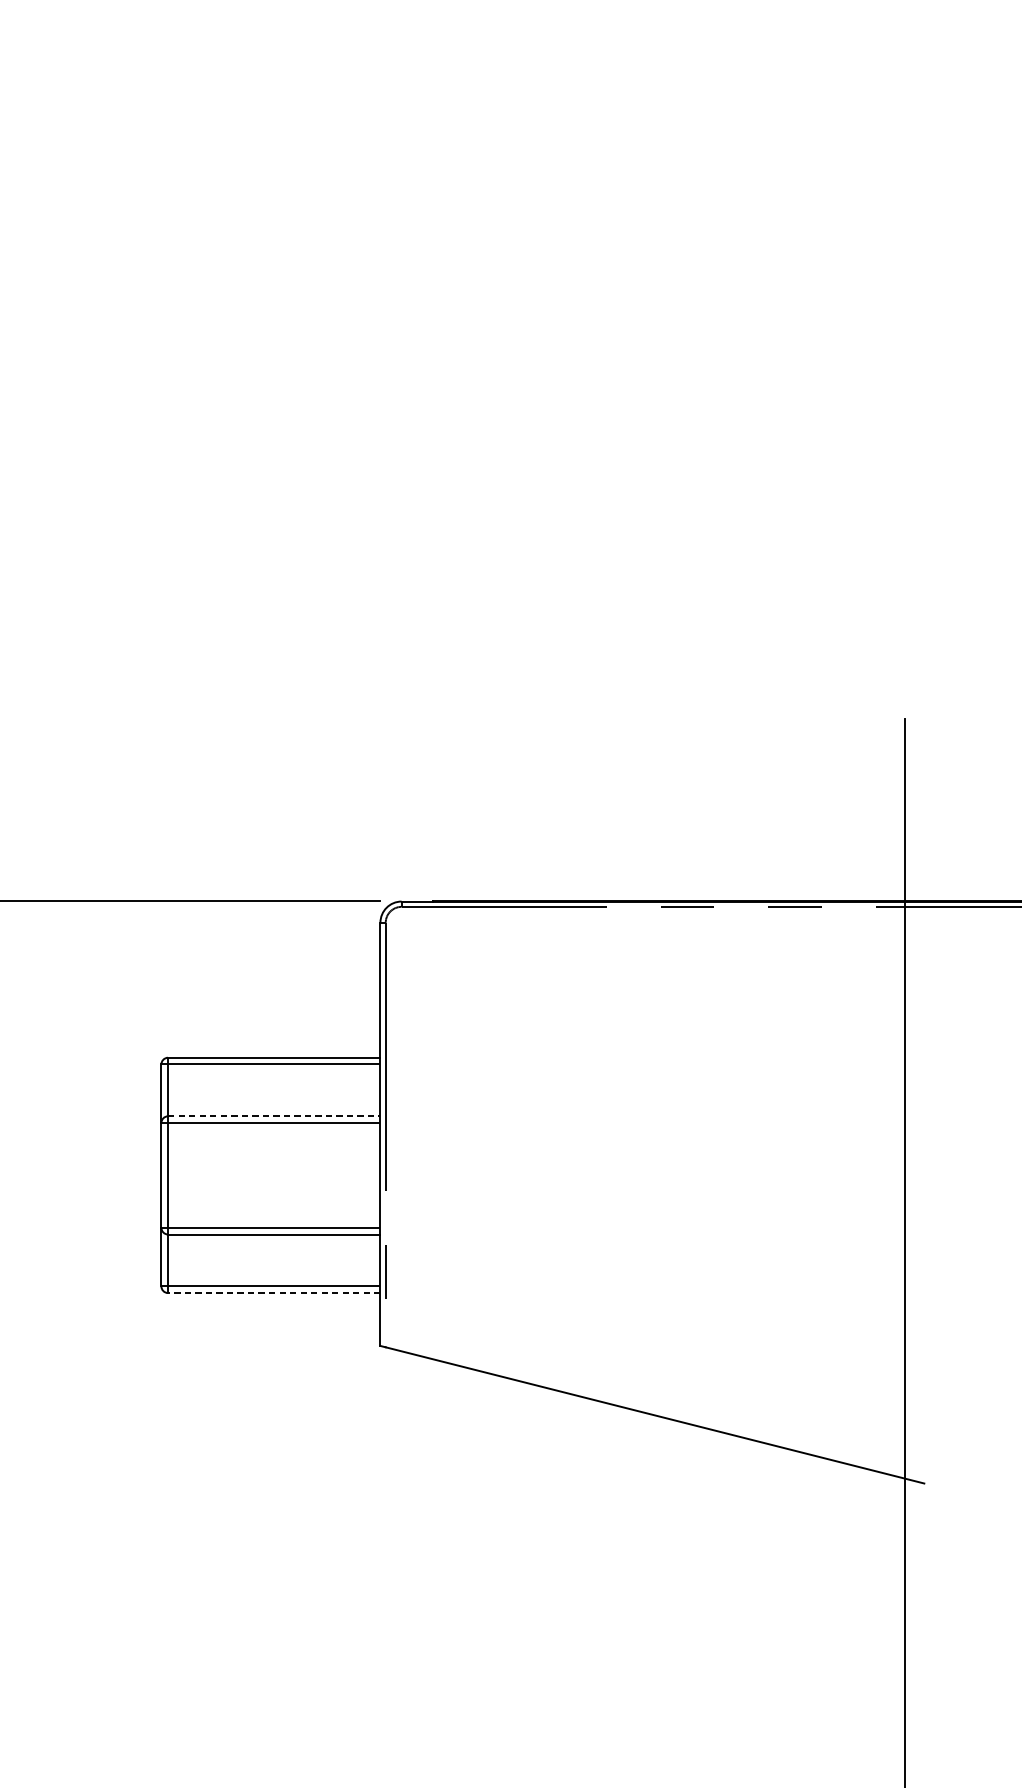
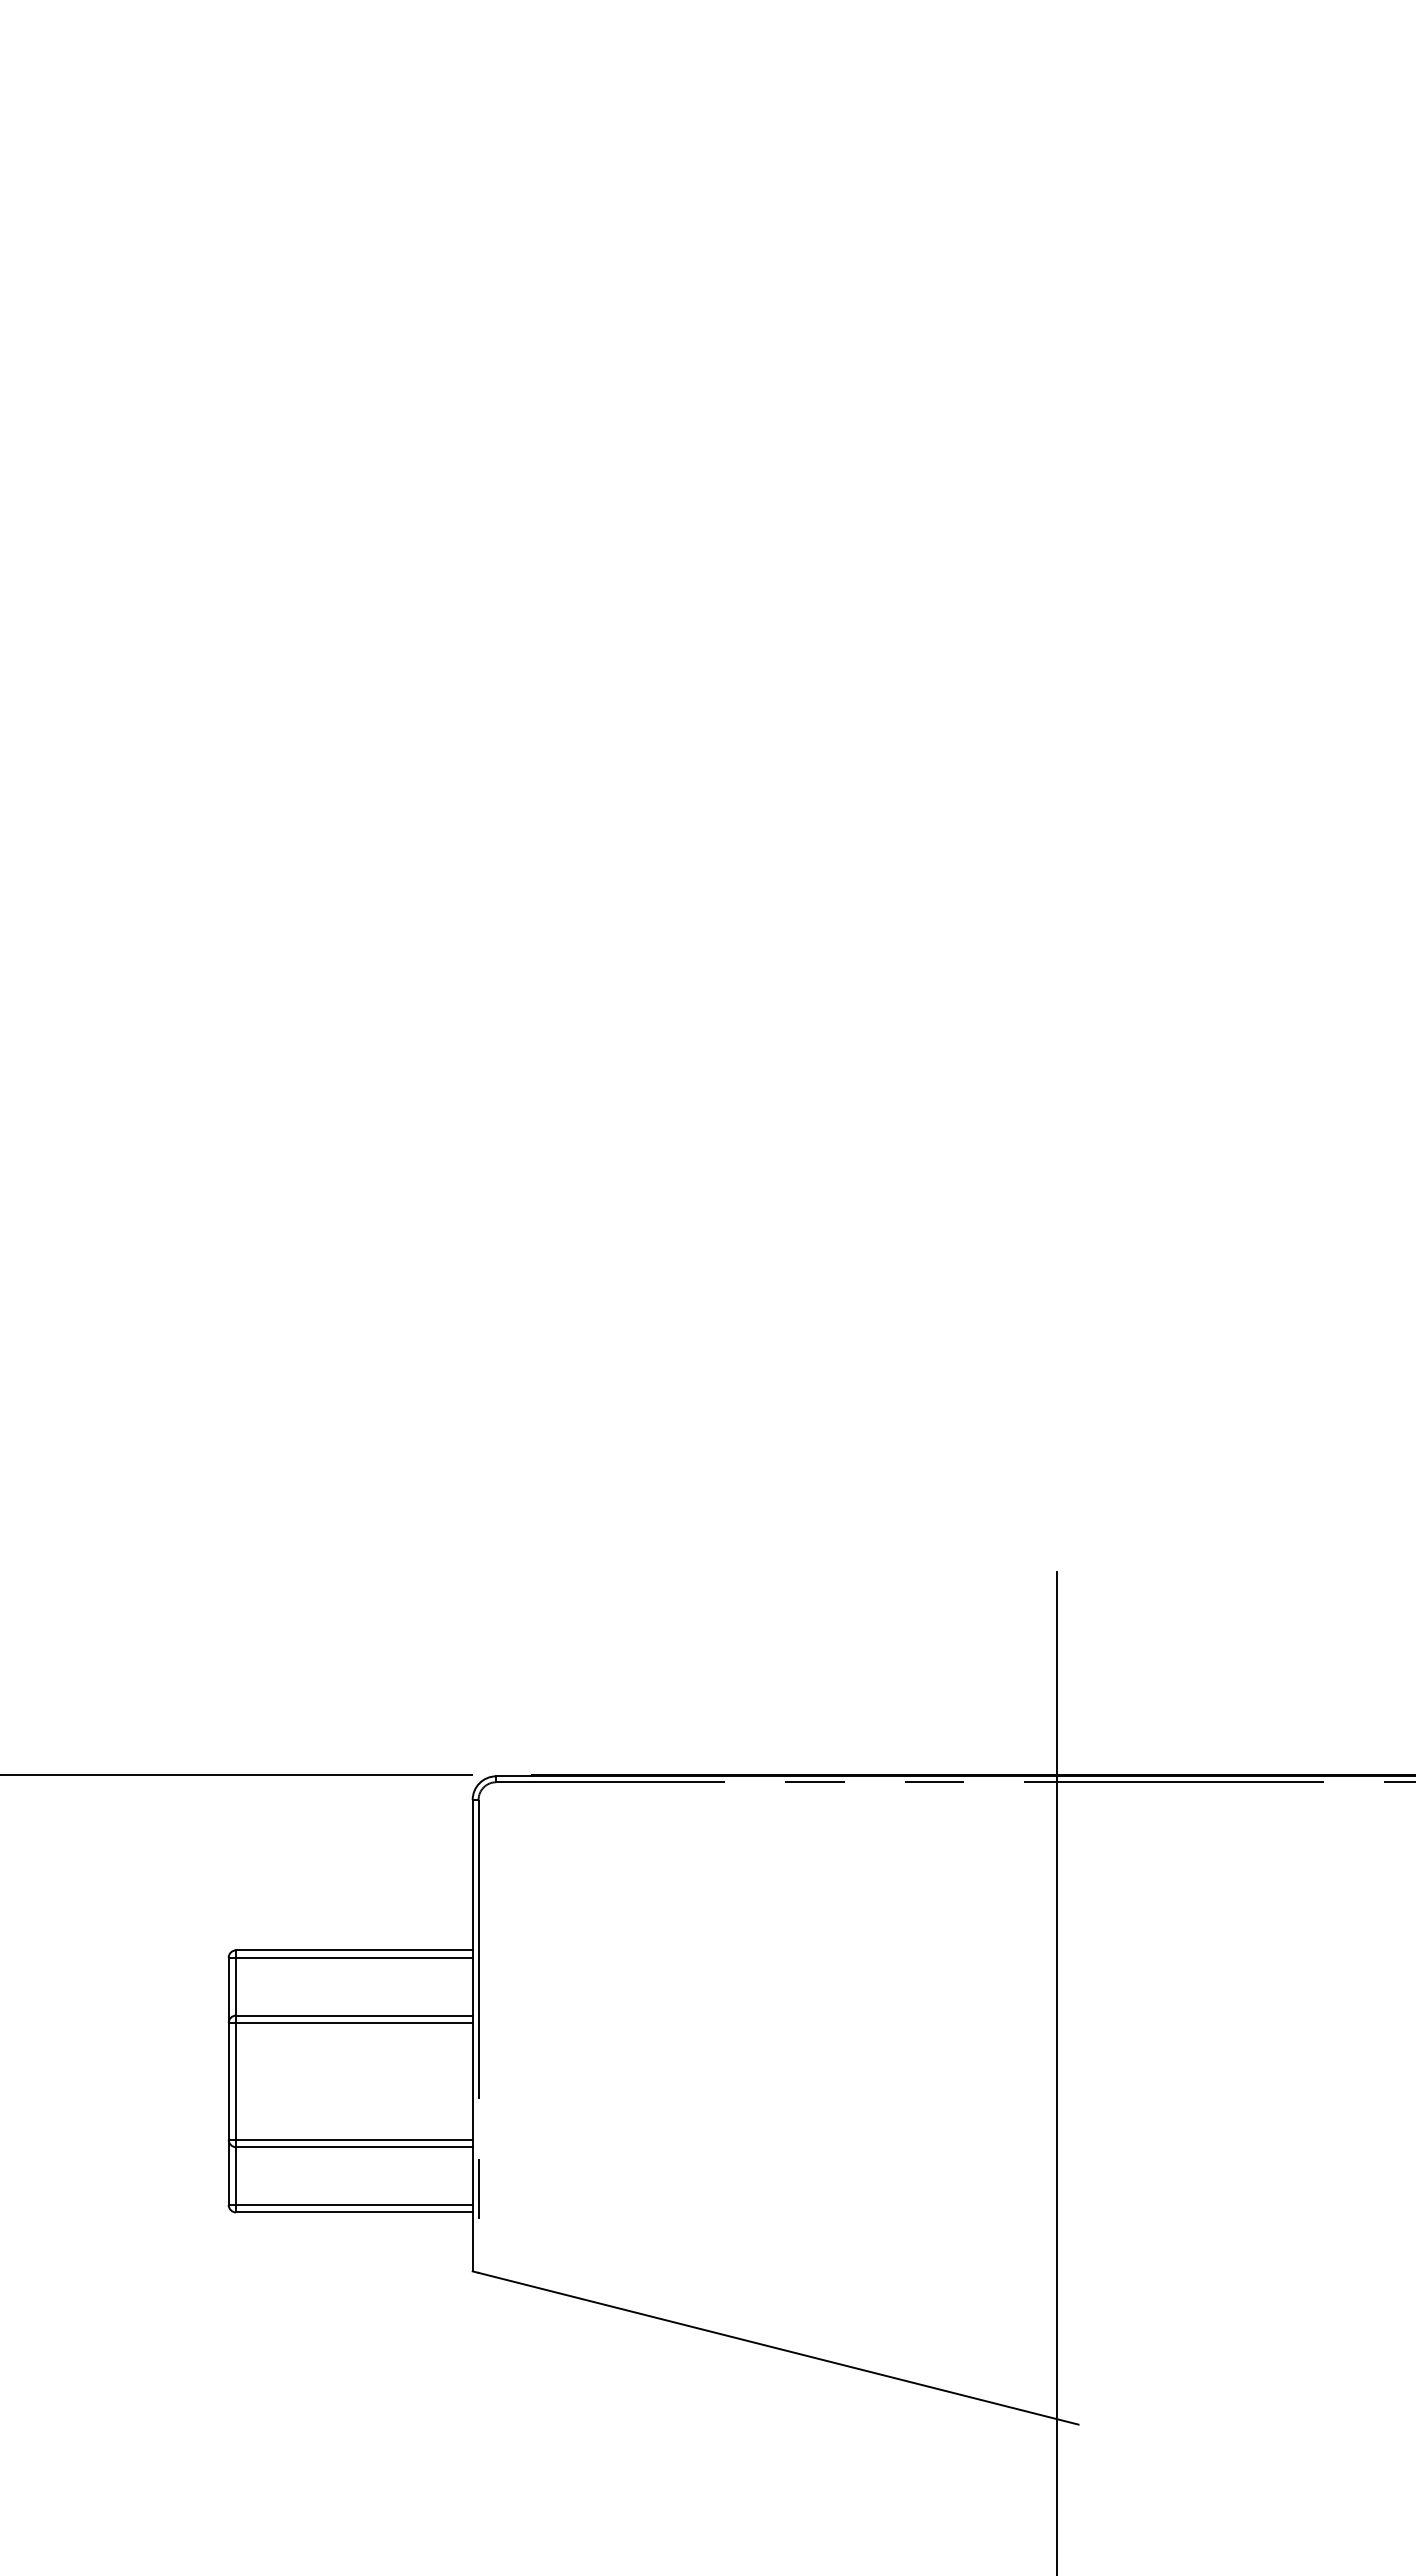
line: (274, 1116) -> (354, 2015), dashed -> solid
line: (273, 1293) -> (353, 2212), dashed -> solid

